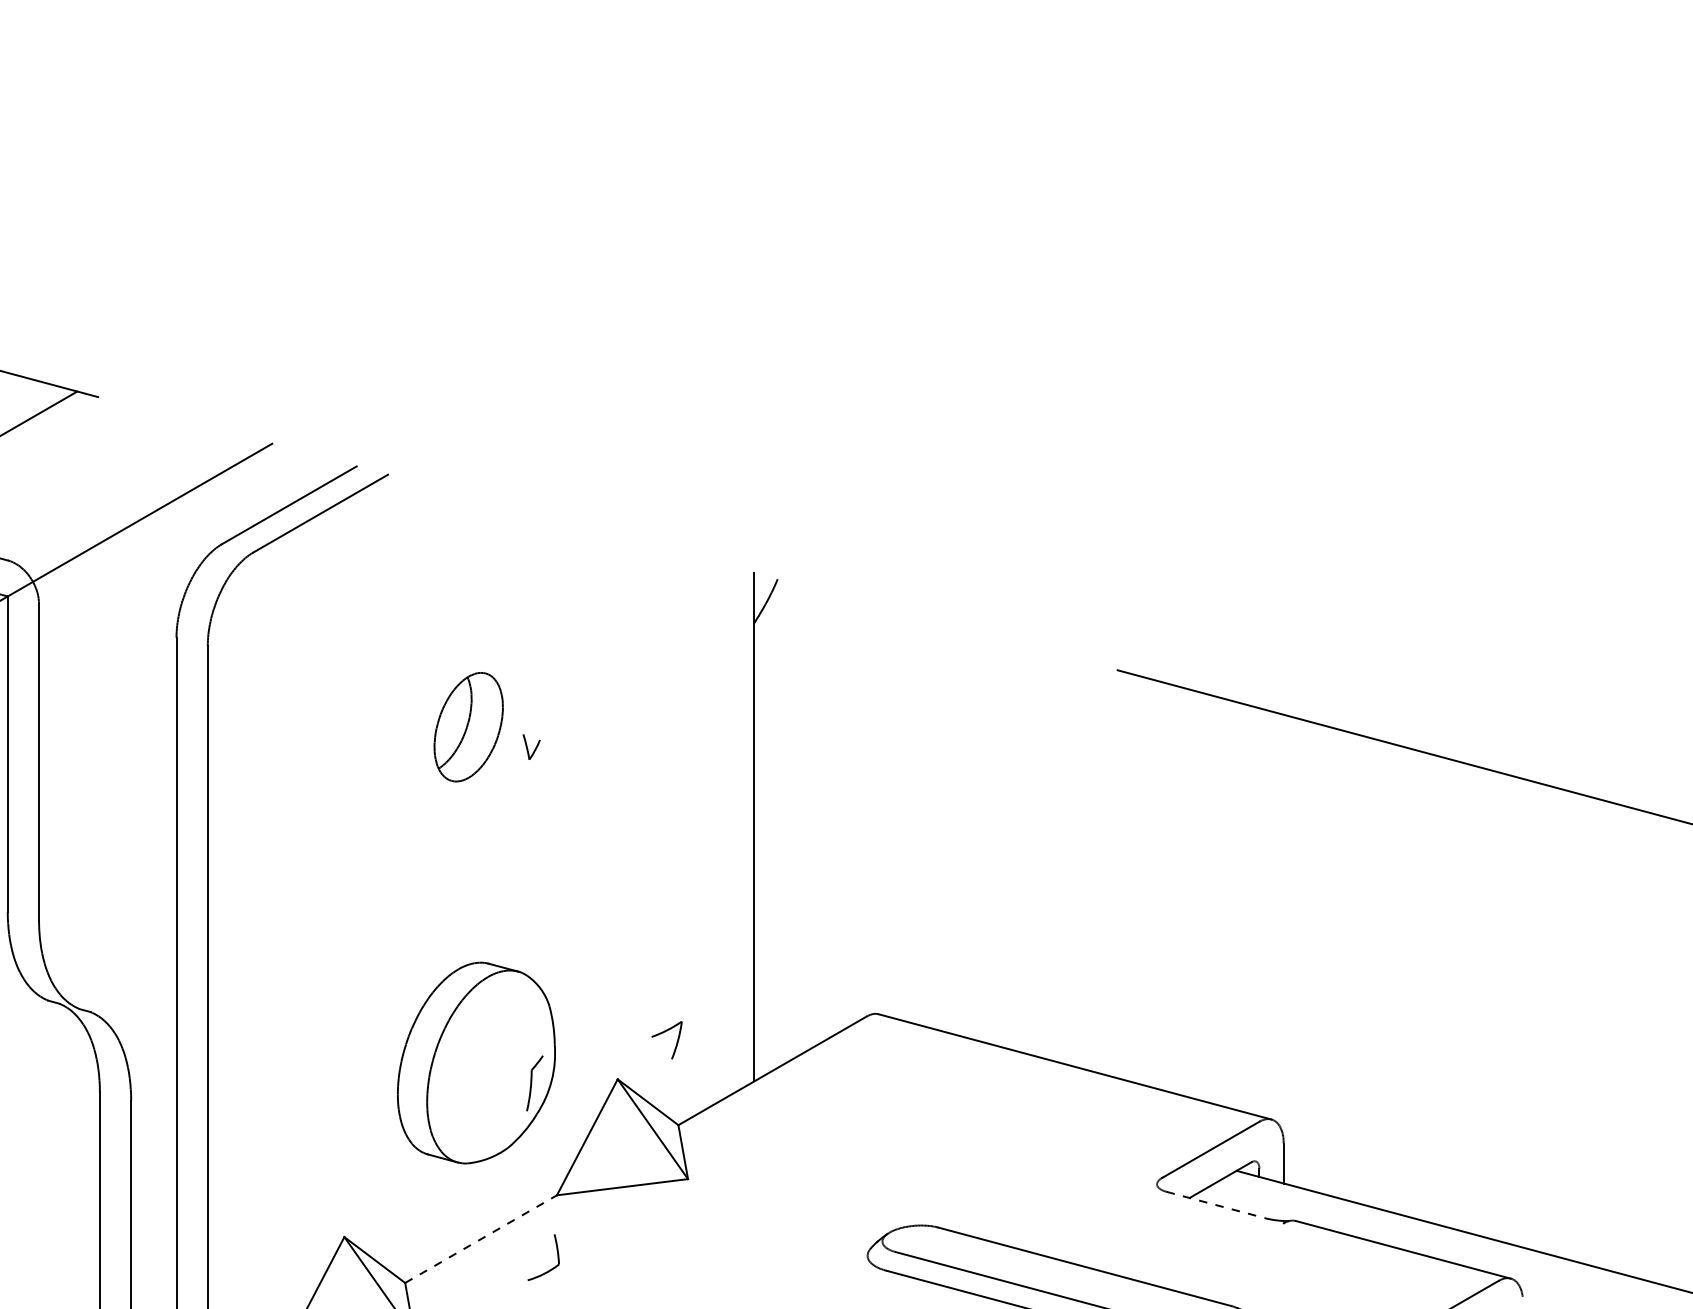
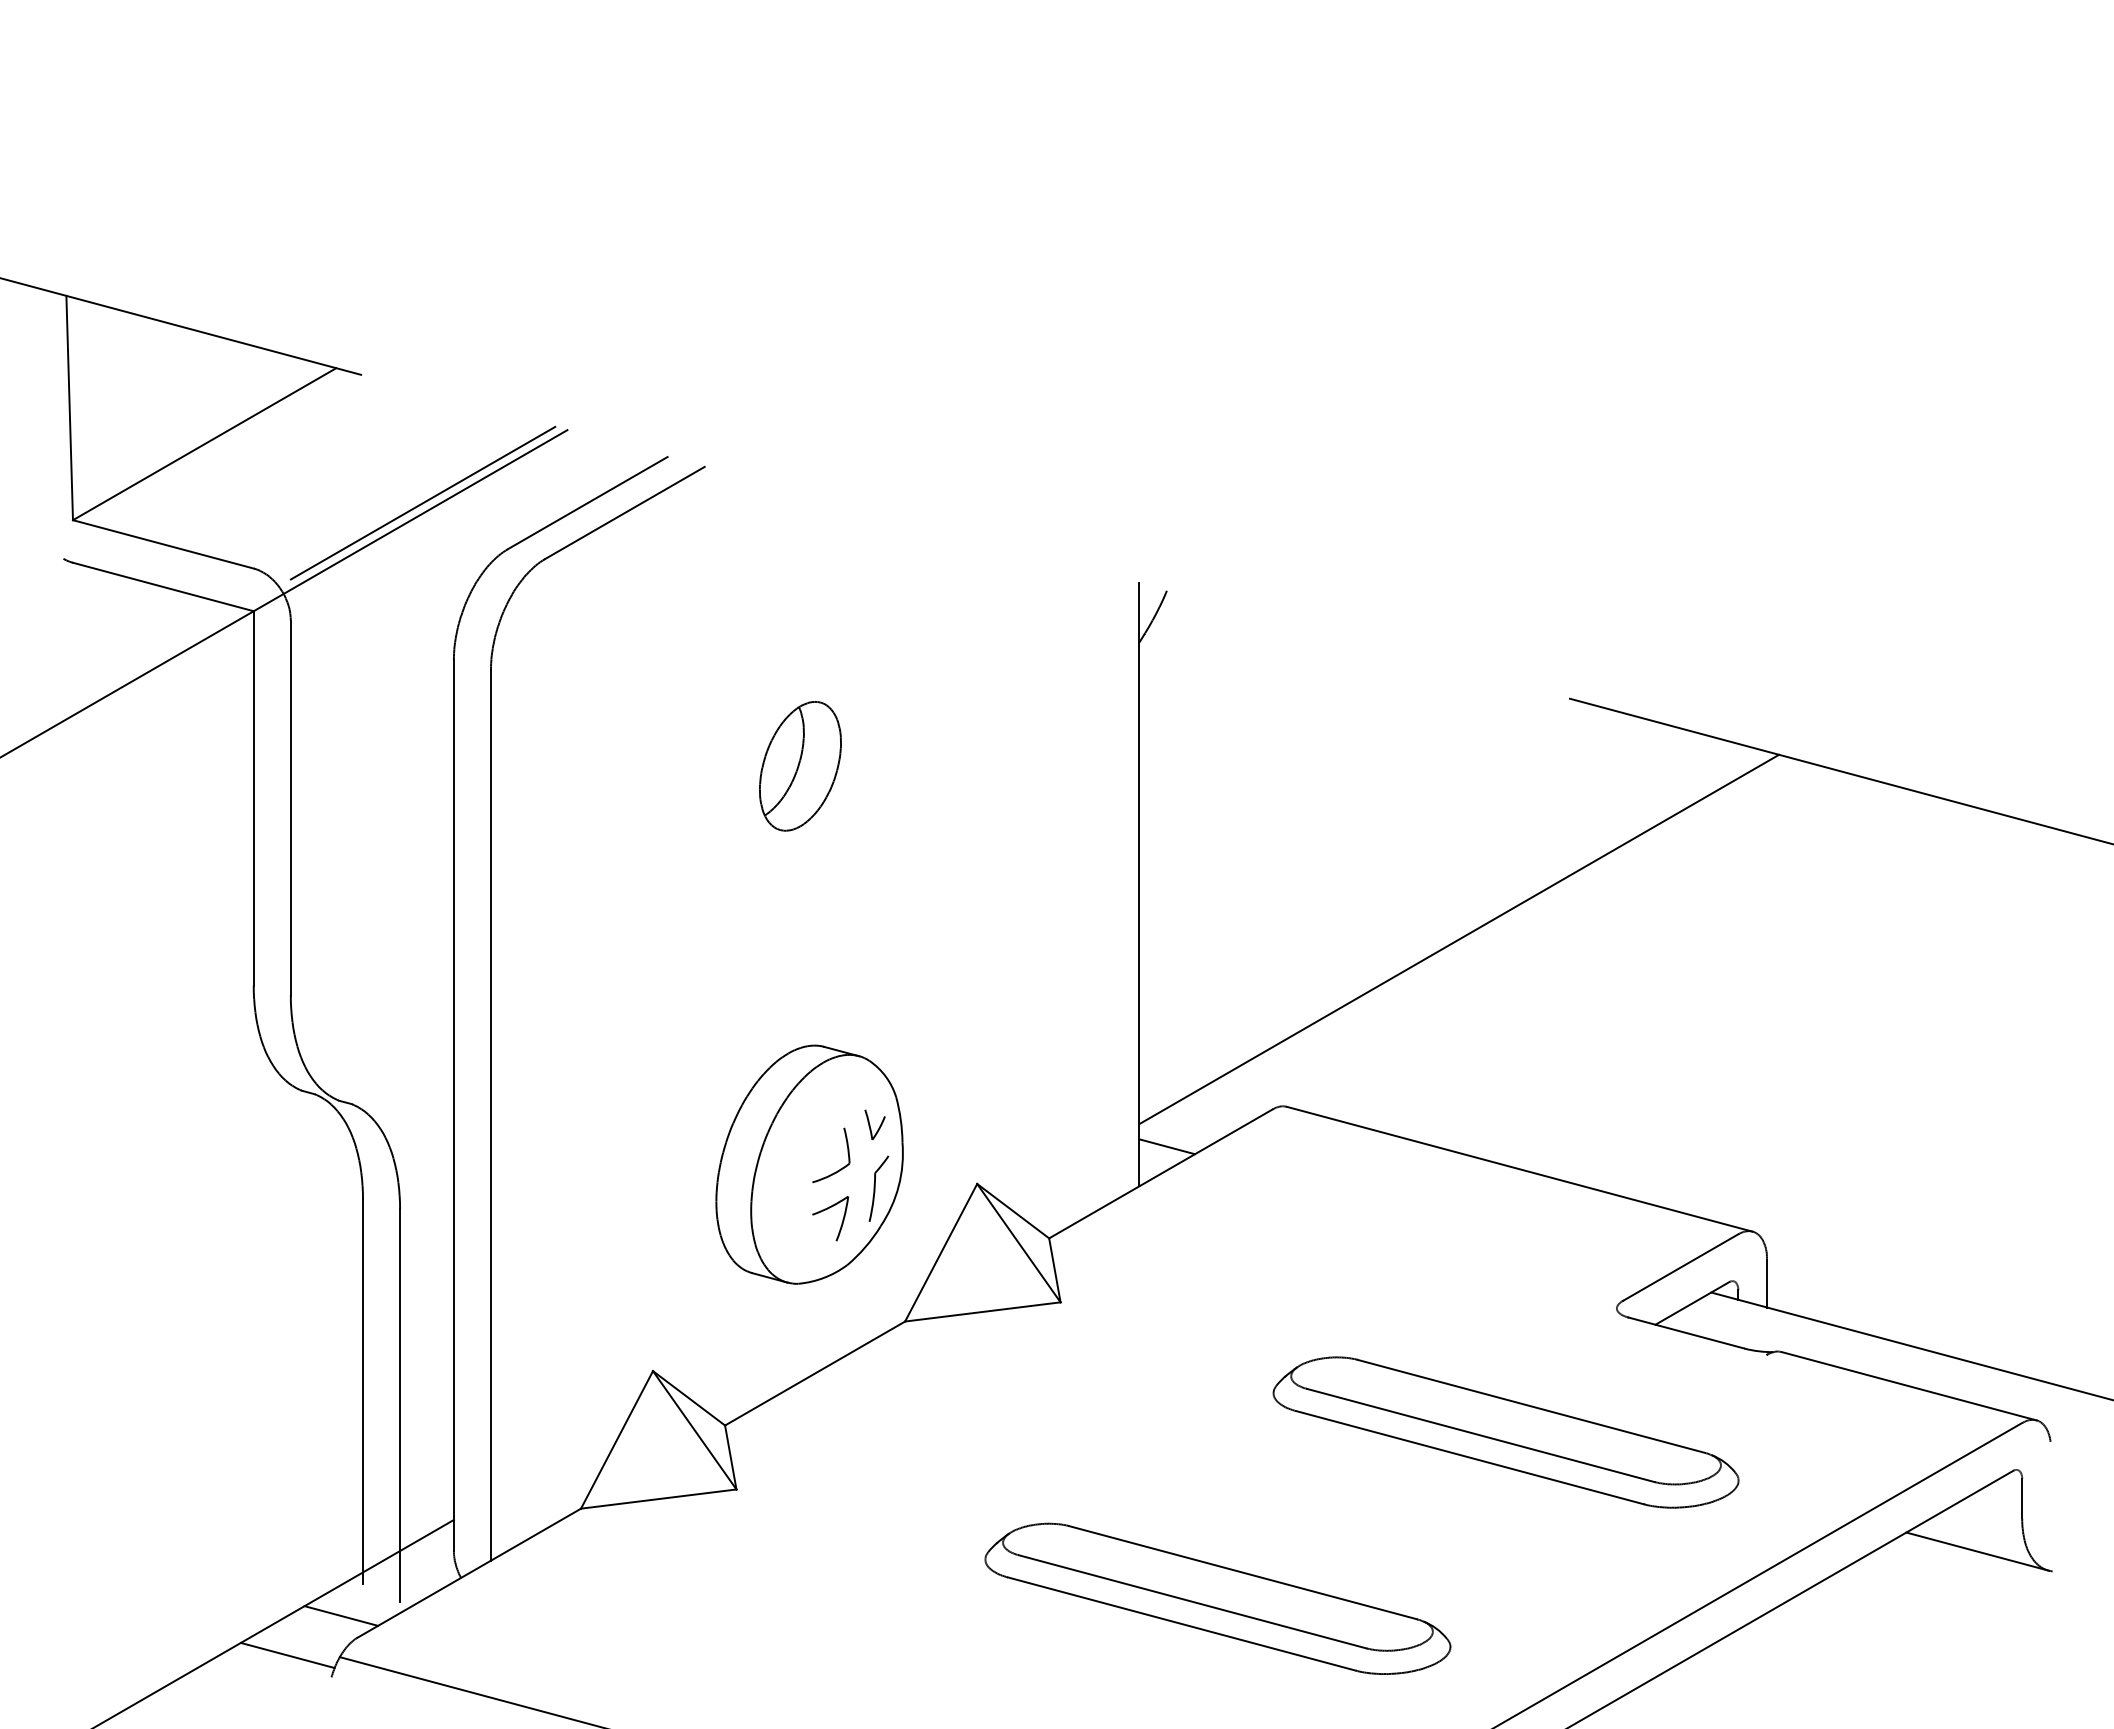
line: (150, 504) -> (422, 502), added
part: (531, 746) -> (874, 1124), moved
line: (1024, 873) -> (1459, 939), added
part: (665, 1032) -> (828, 1209), moved
line: (777, 1047) -> (1166, 1146), added
line: (1215, 1204) -> (1686, 1332), dashed -> solid
line: (481, 1239) -> (815, 1373), dashed -> solid
part: (557, 1255) -> (847, 1153), moved

